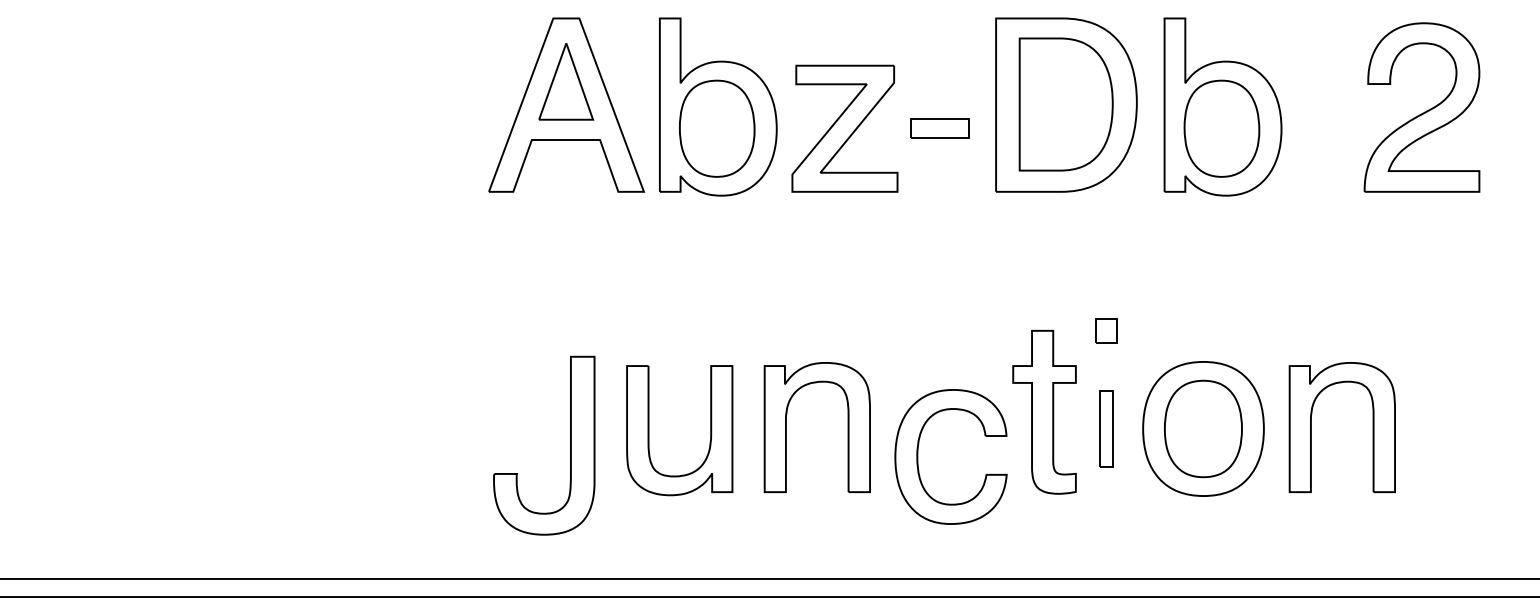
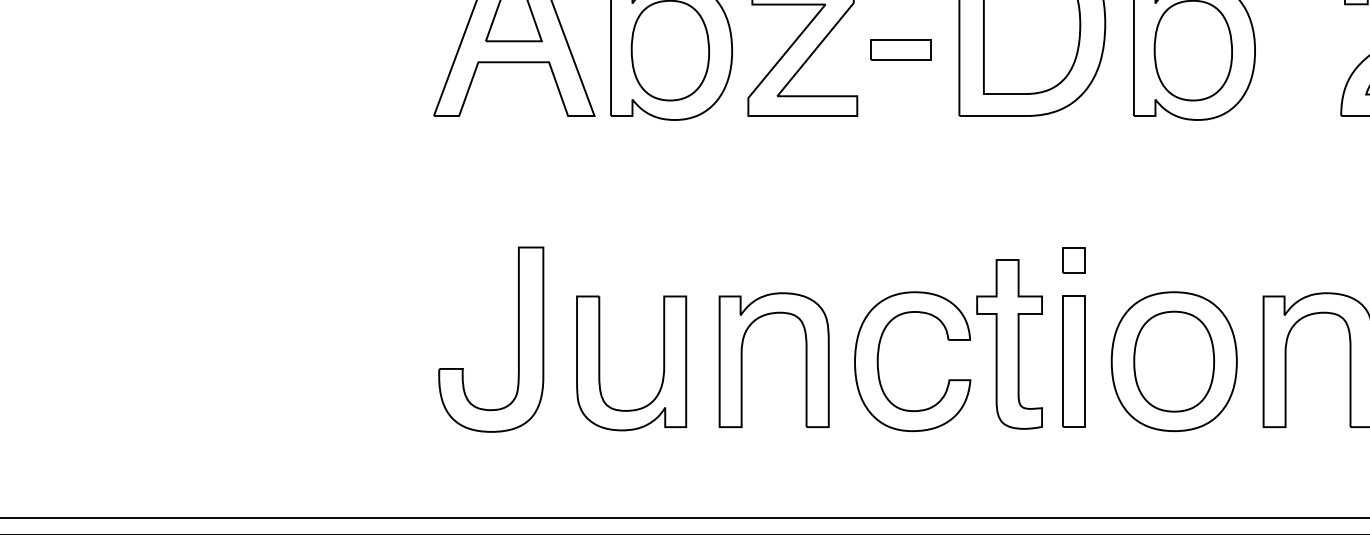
part: (1106, 428) -> (1073, 361), size x1.67
part: (570, 445) -> (518, 339), moved
part: (918, 456) -> (878, 361), moved

